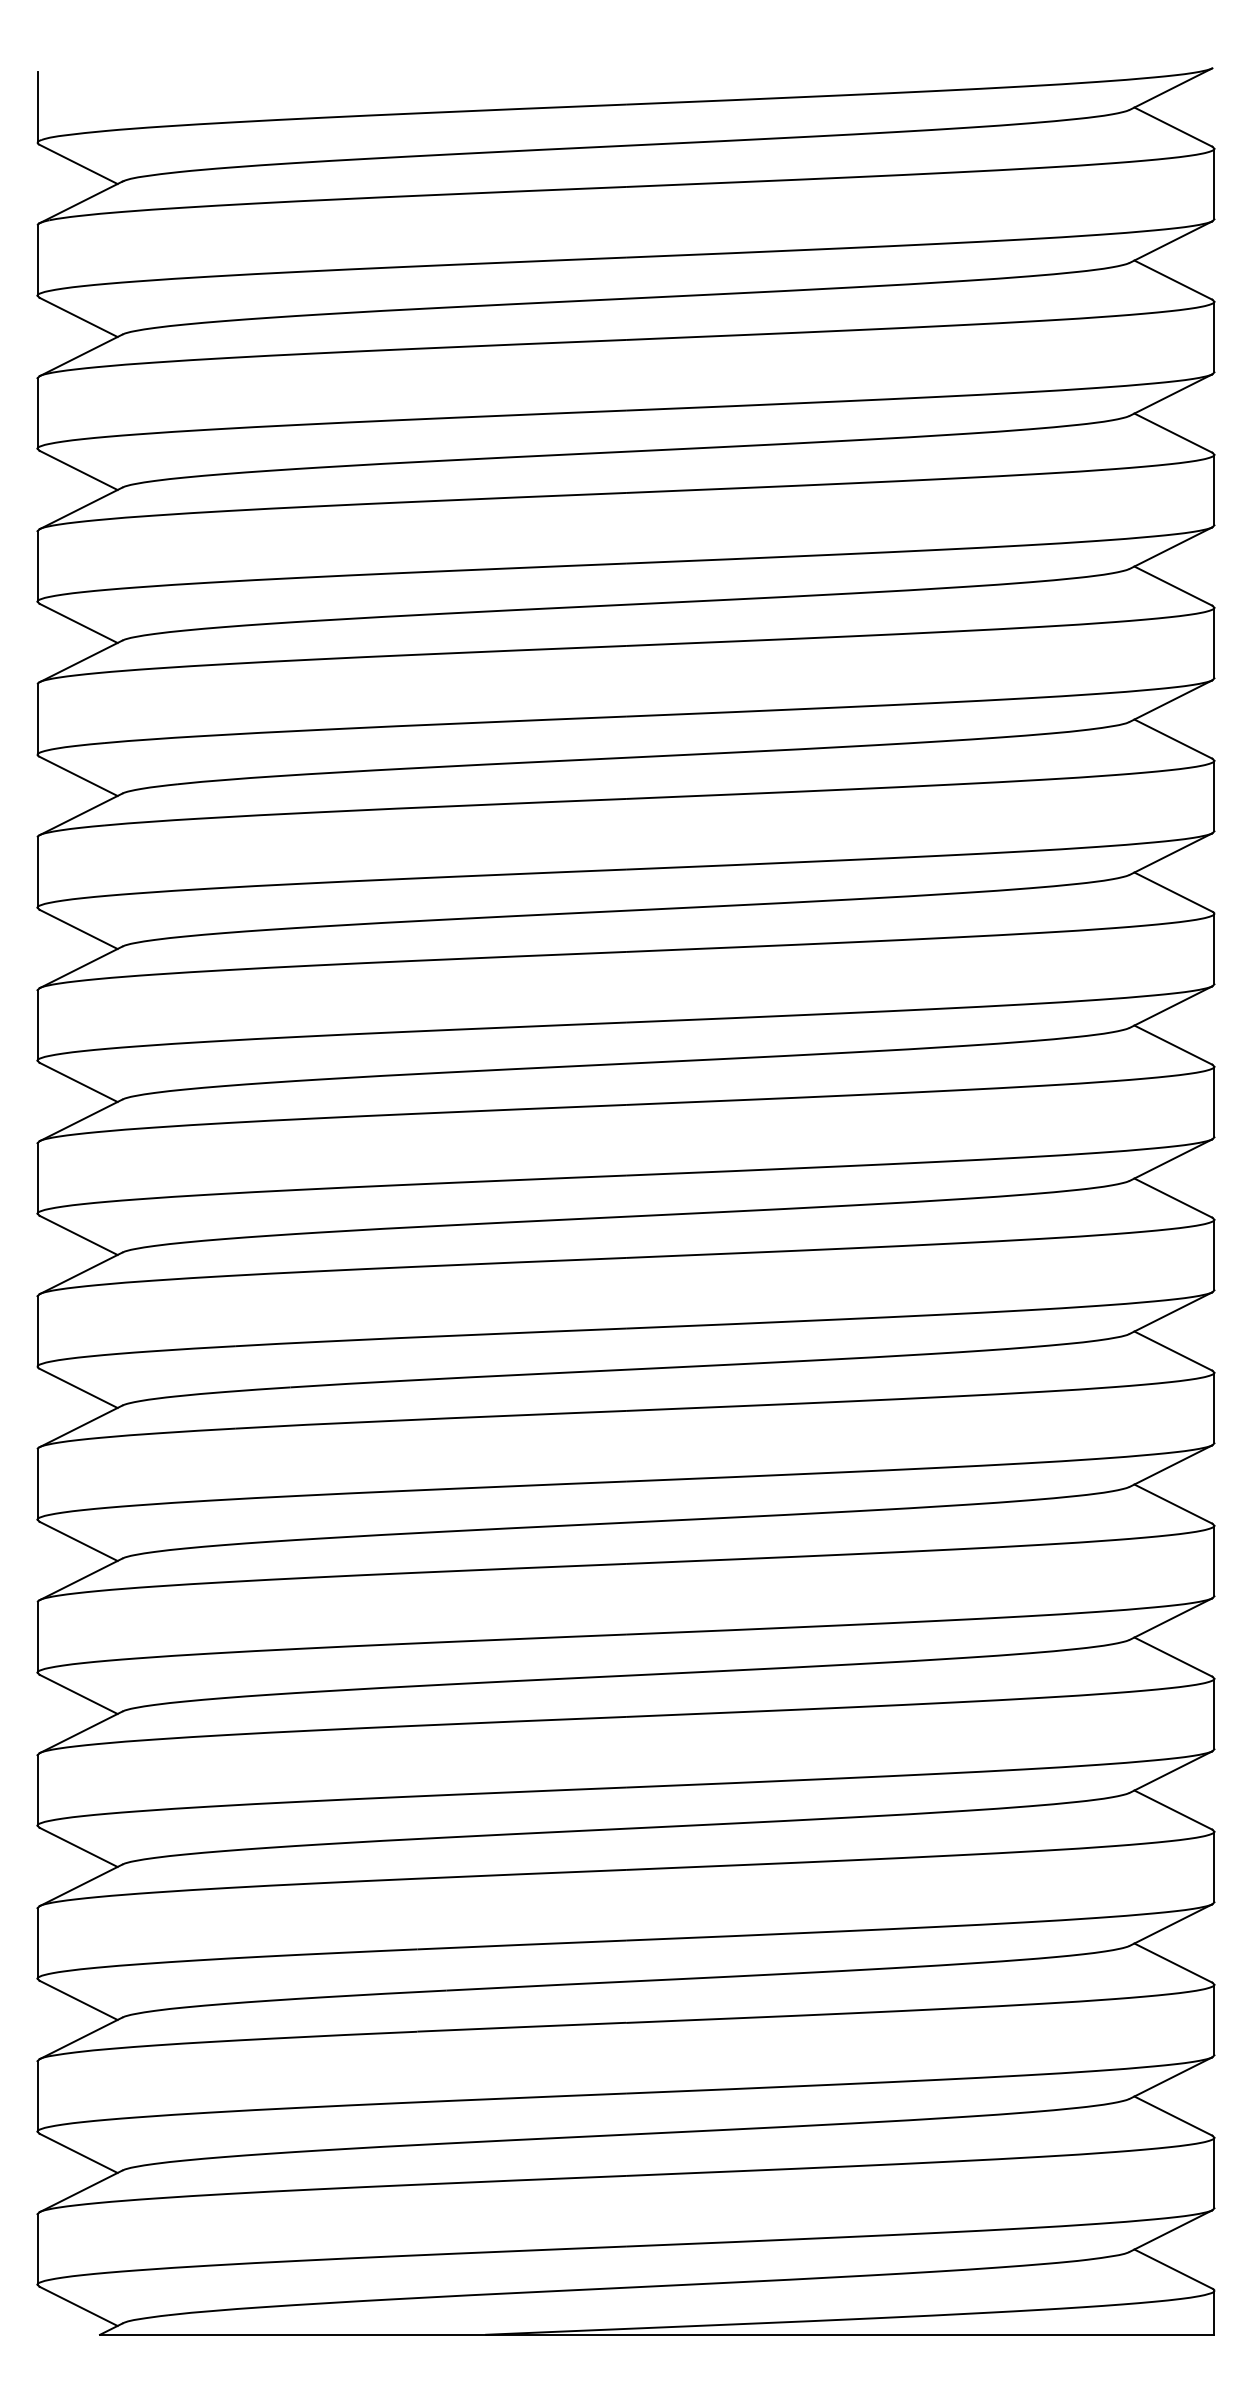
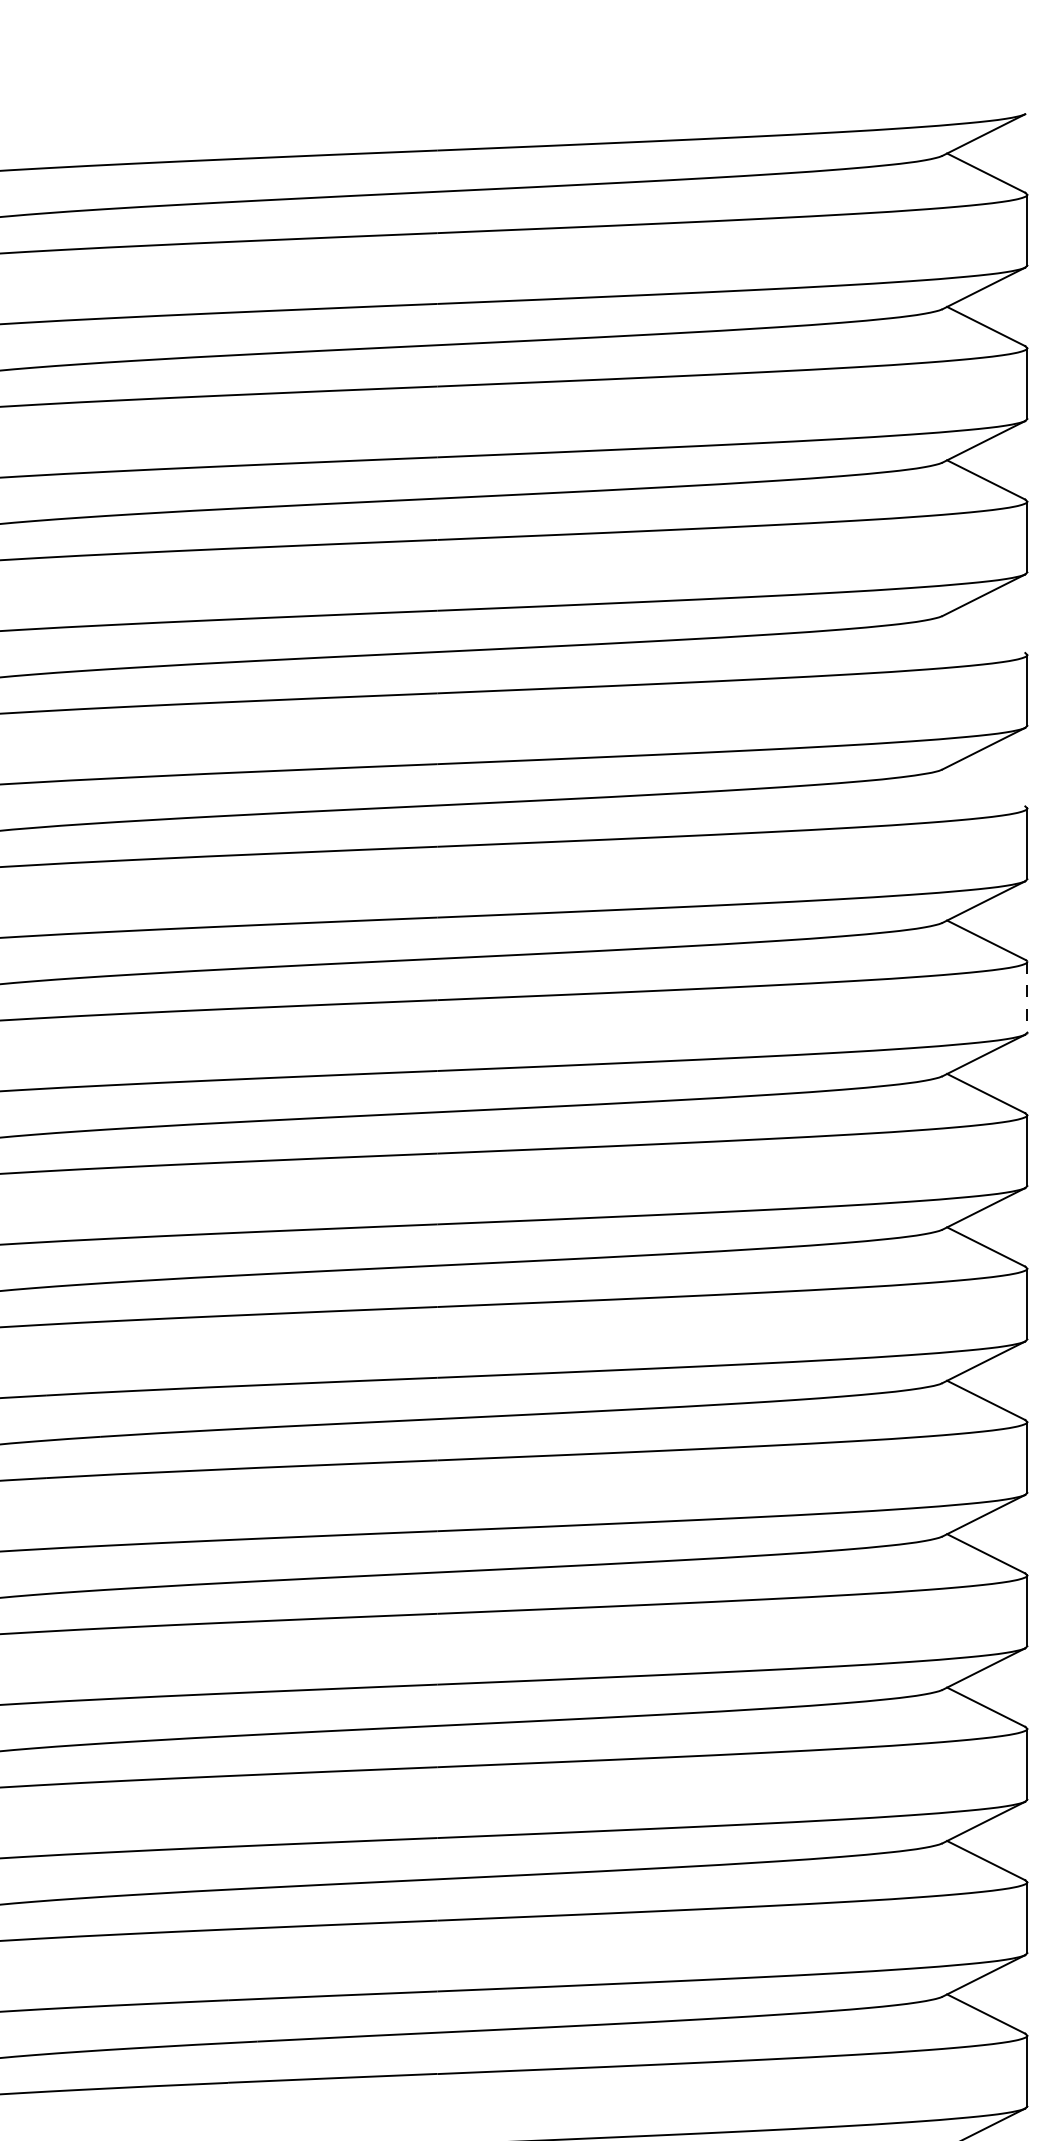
line: (1173, 585) -> (986, 632), removed
line: (1173, 738) -> (986, 786), removed
line: (1214, 949) -> (1027, 997), solid -> dashed

